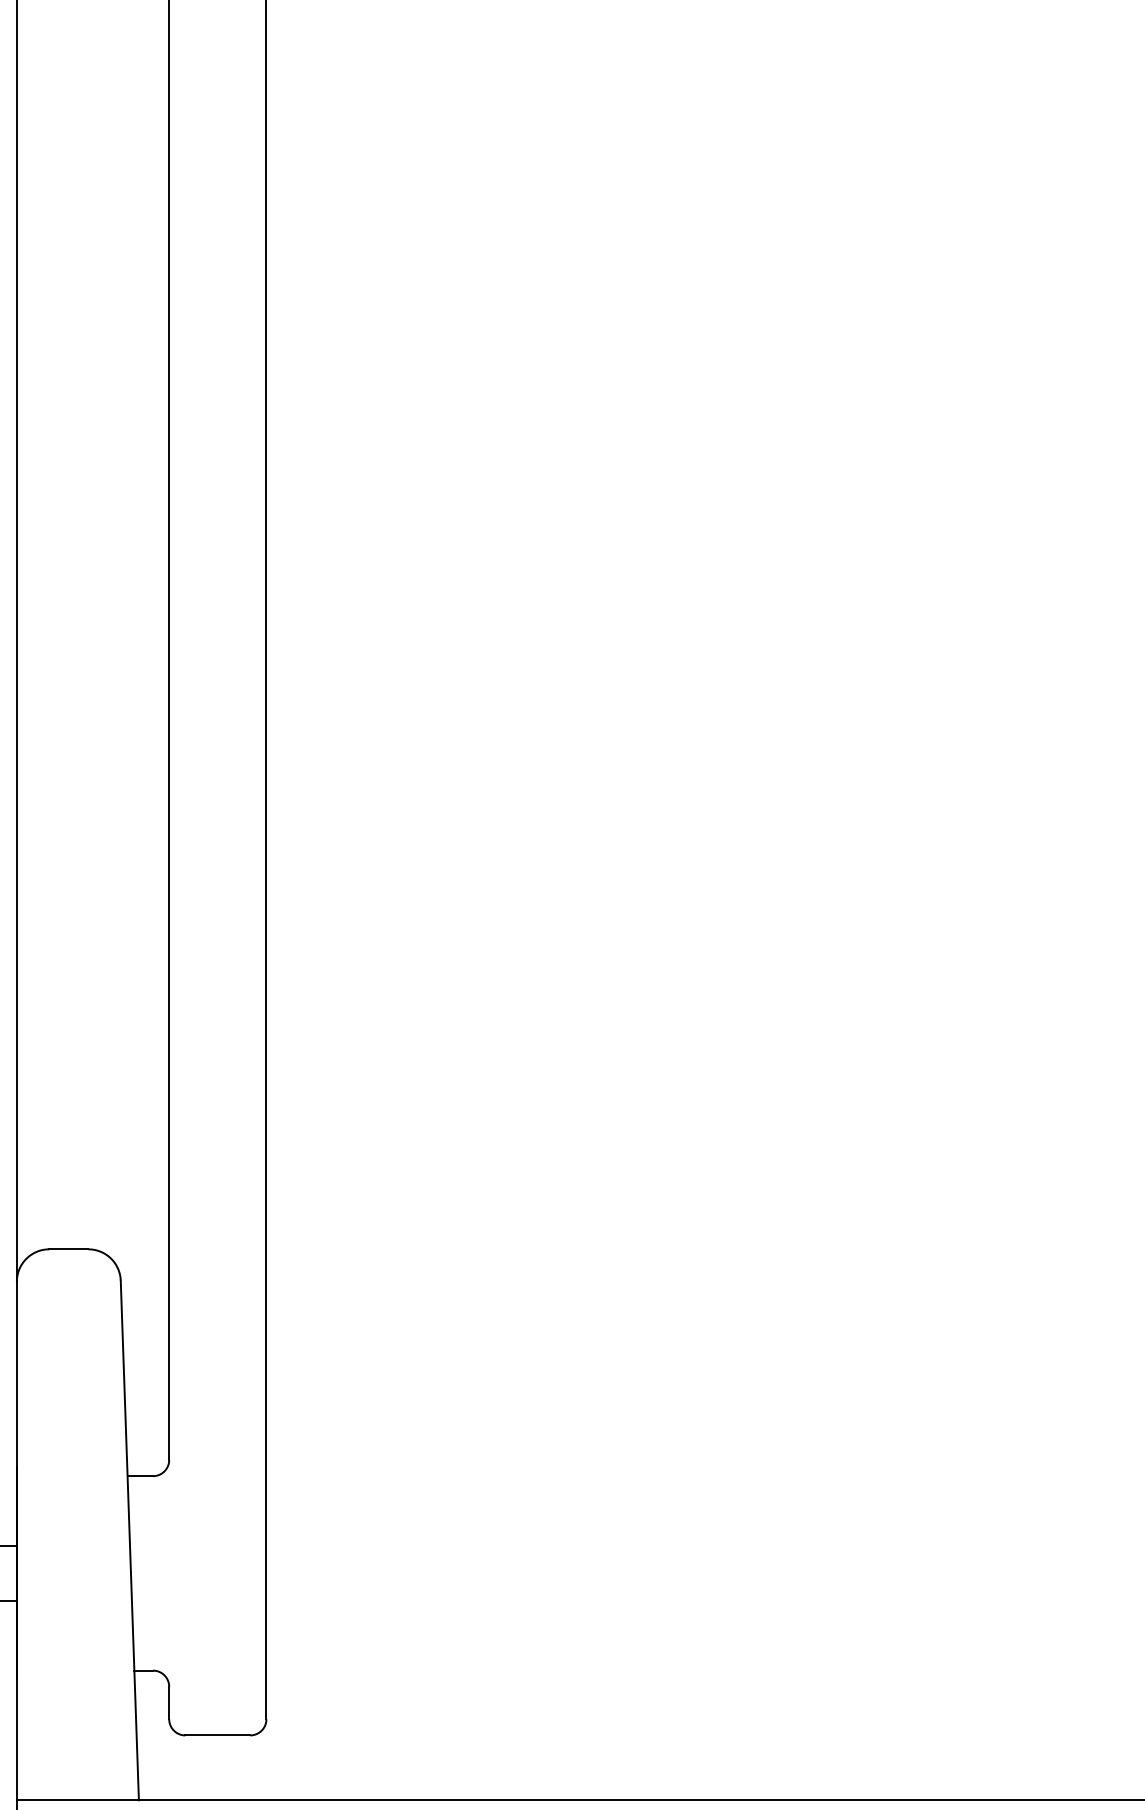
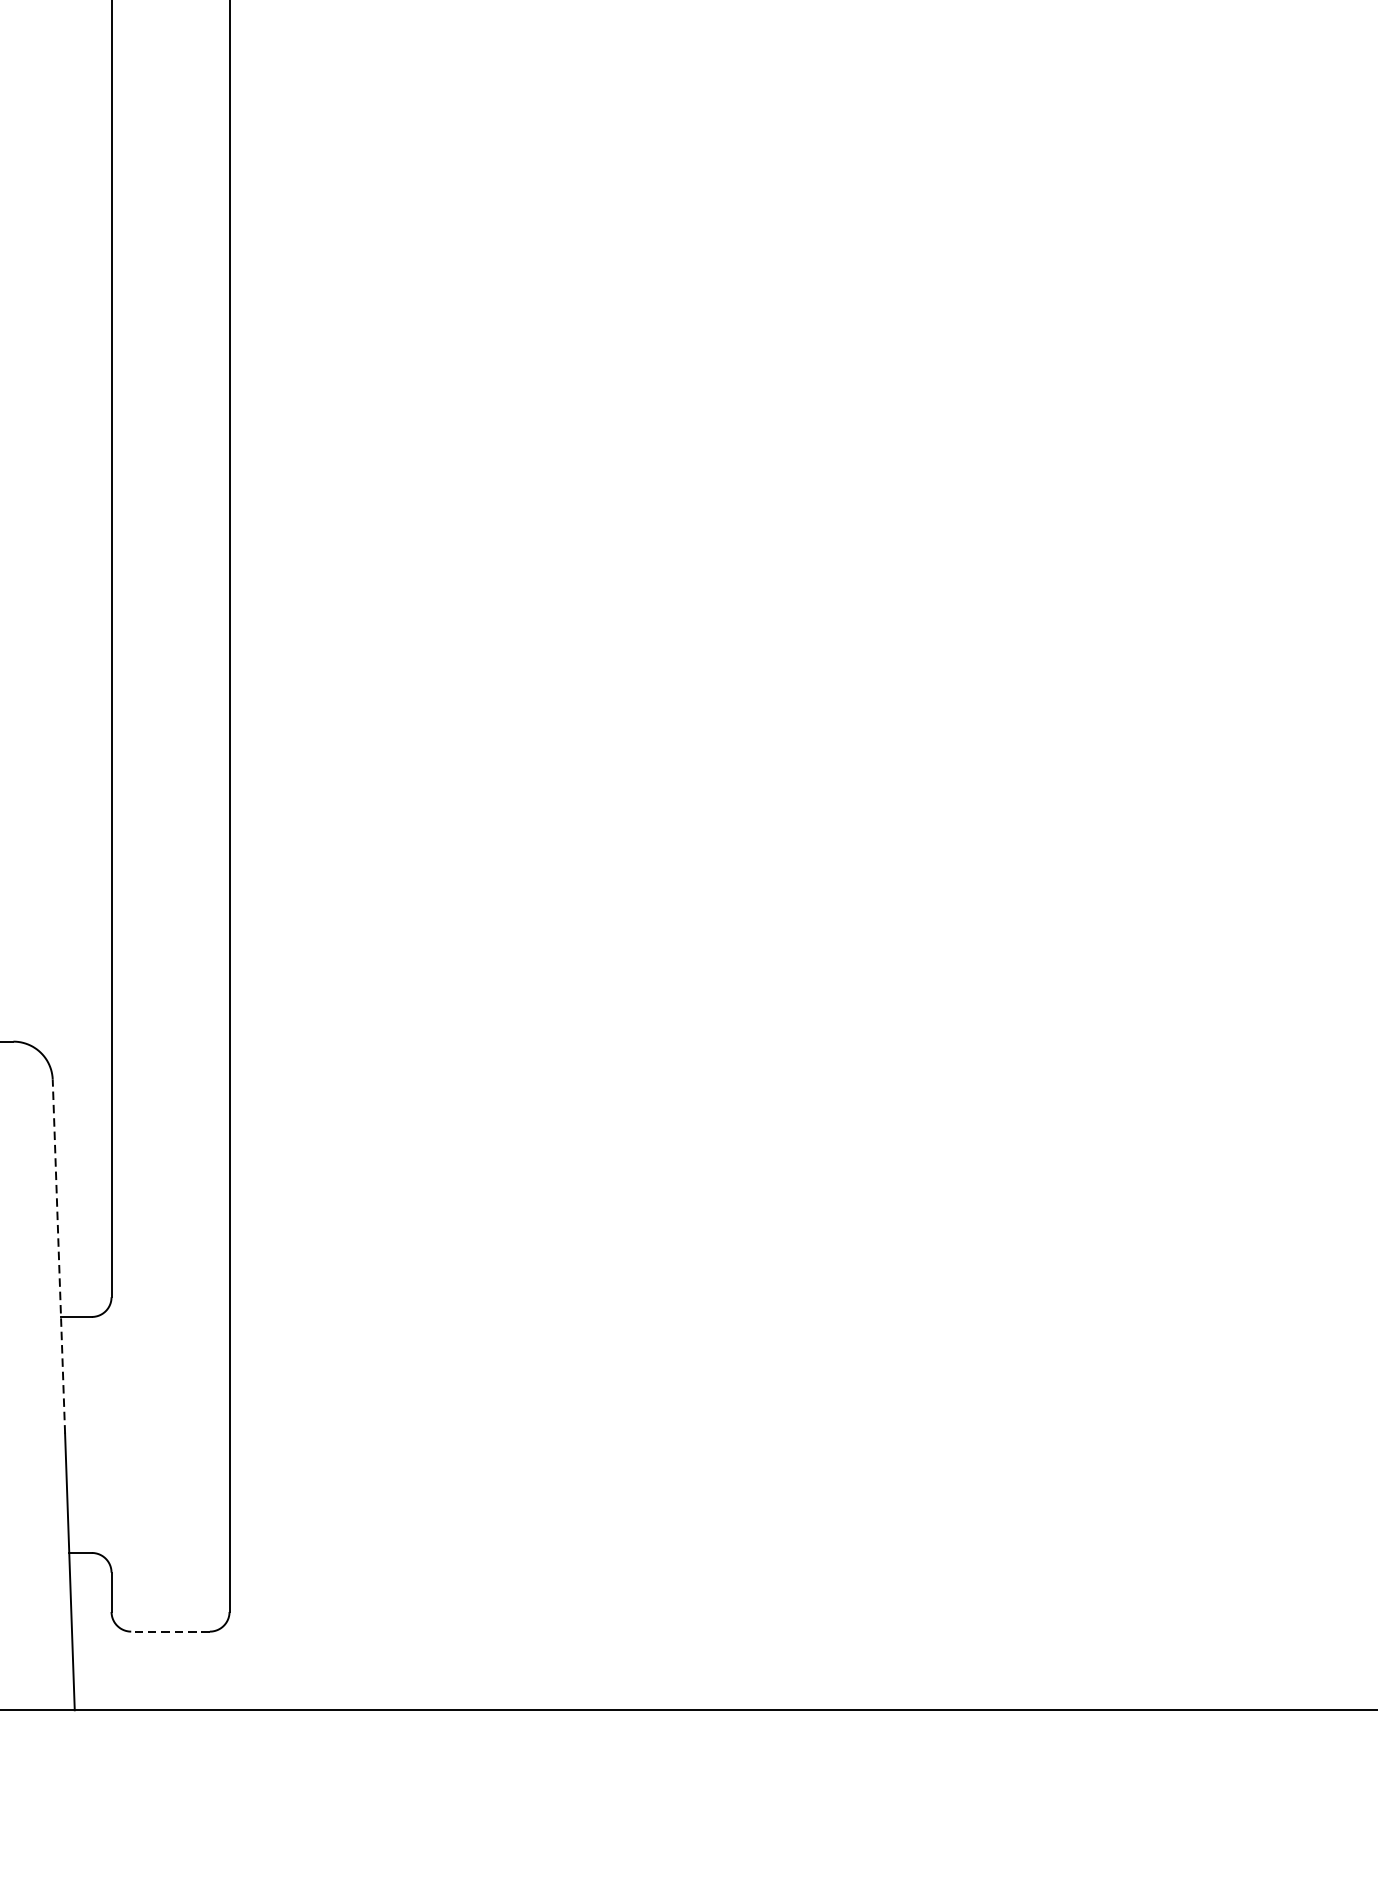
line: (125, 1426) -> (58, 1256), solid -> dashed
line: (217, 1735) -> (170, 1631), solid -> dashed

